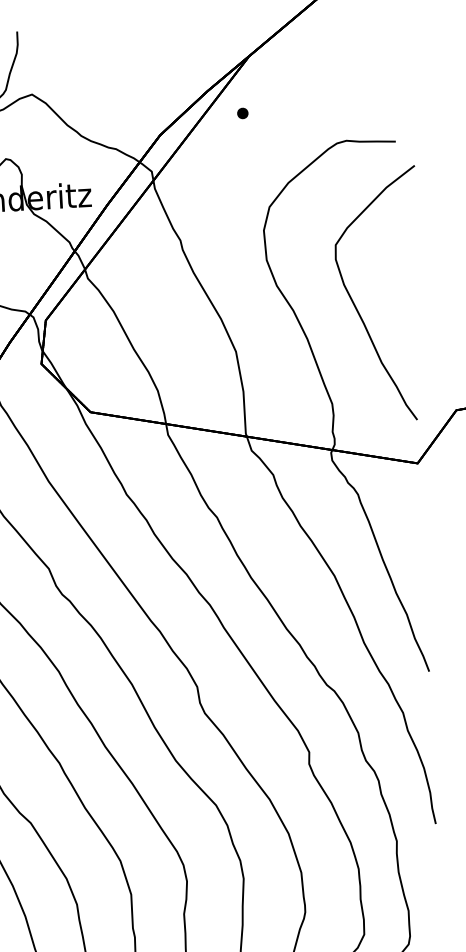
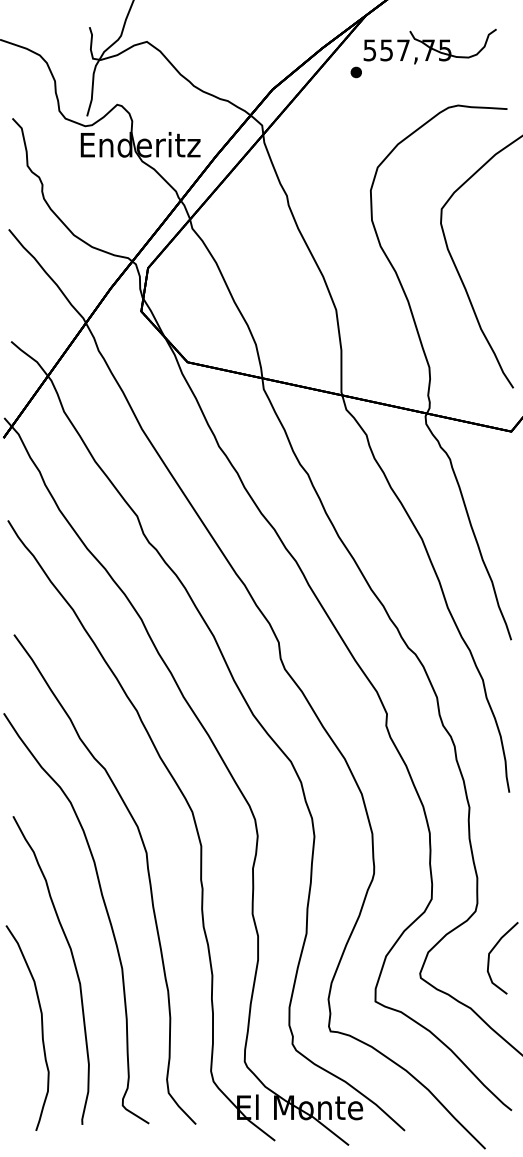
part: (314, 83) -> (429, 46), added

